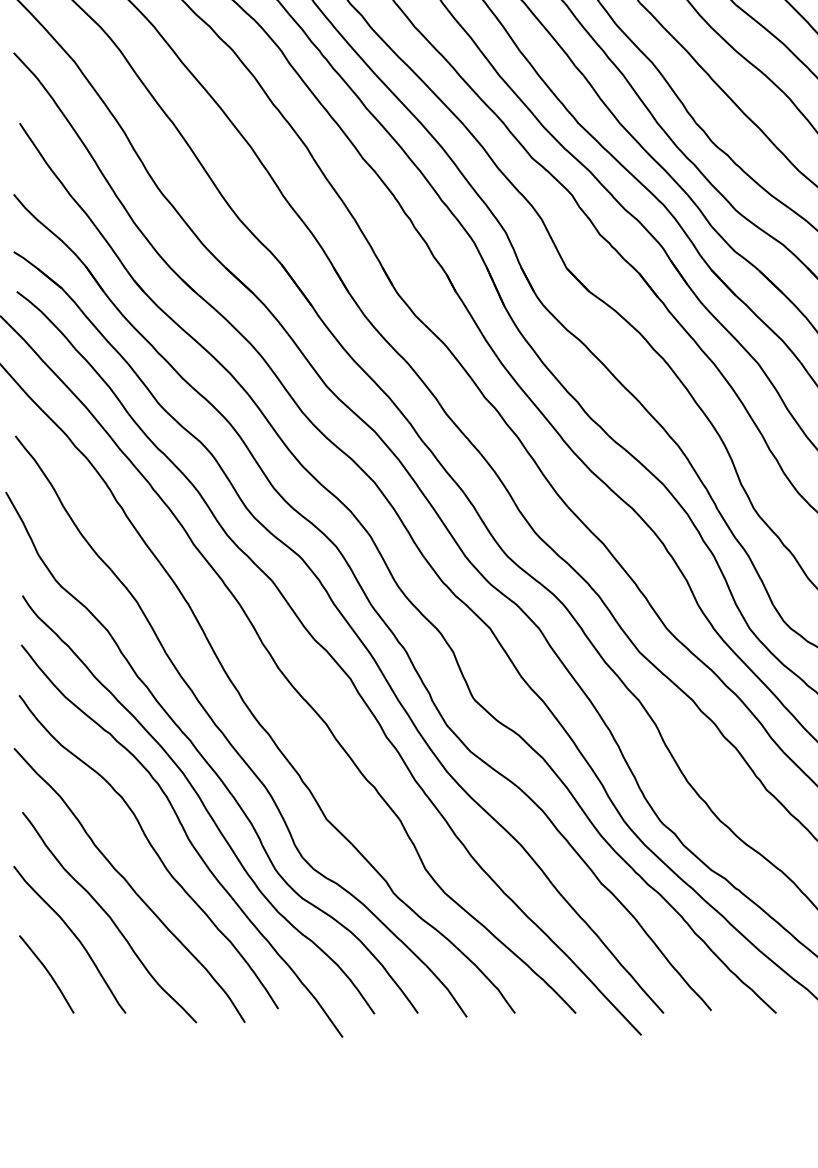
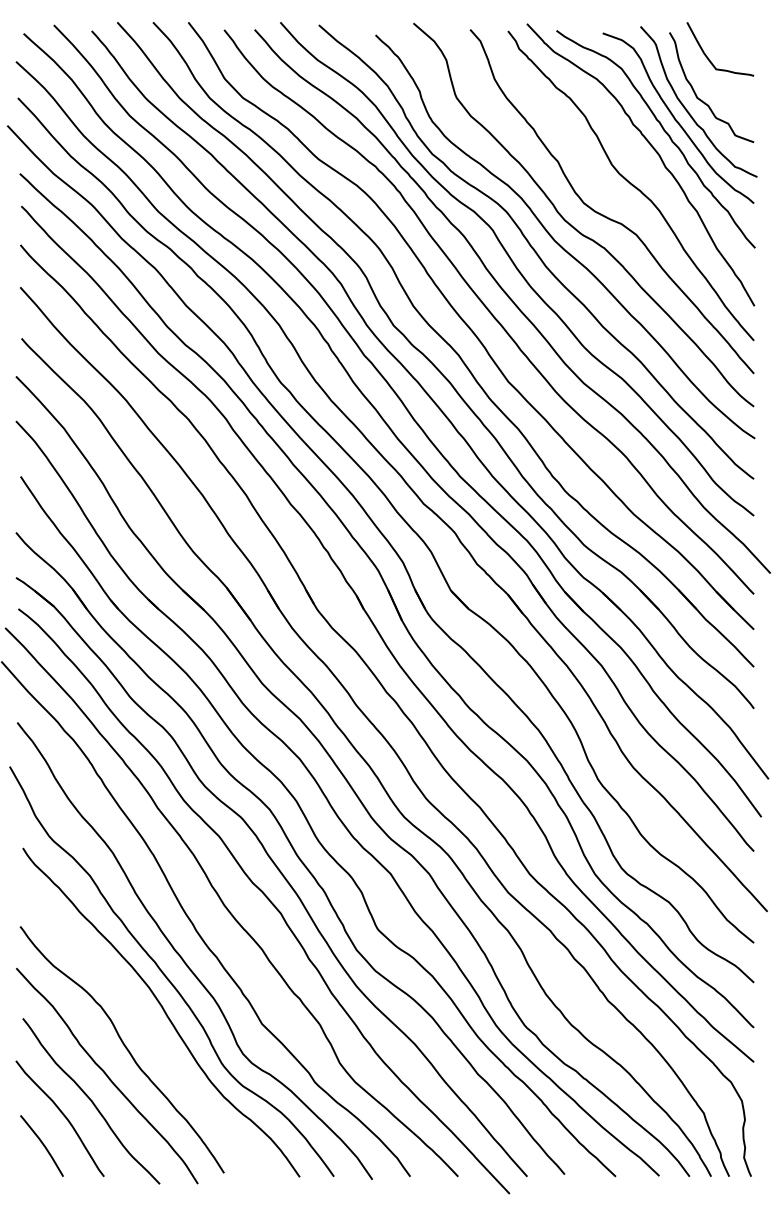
curve: (187, 838) -> (152, 1039), removed

